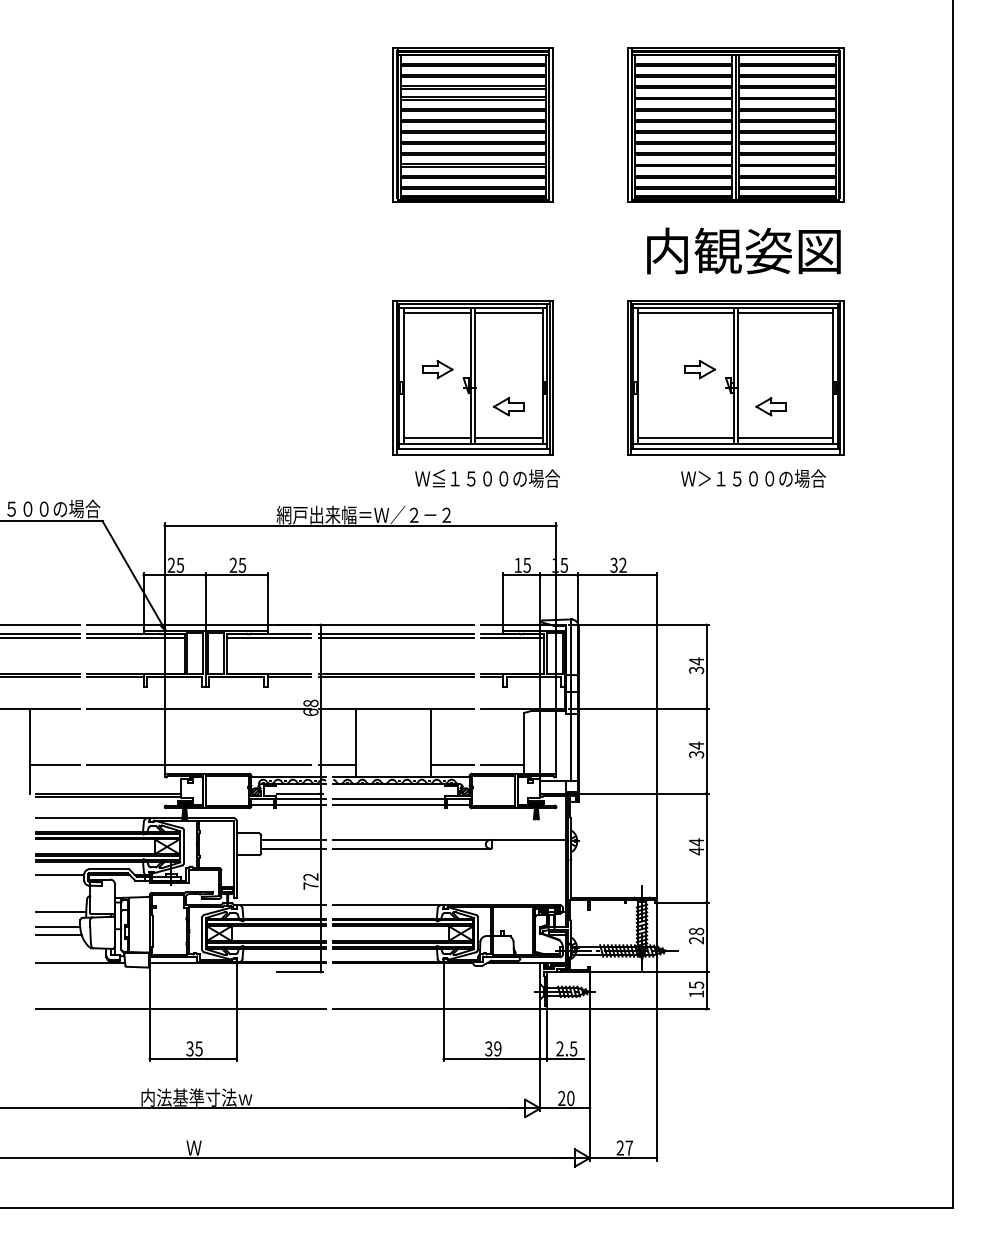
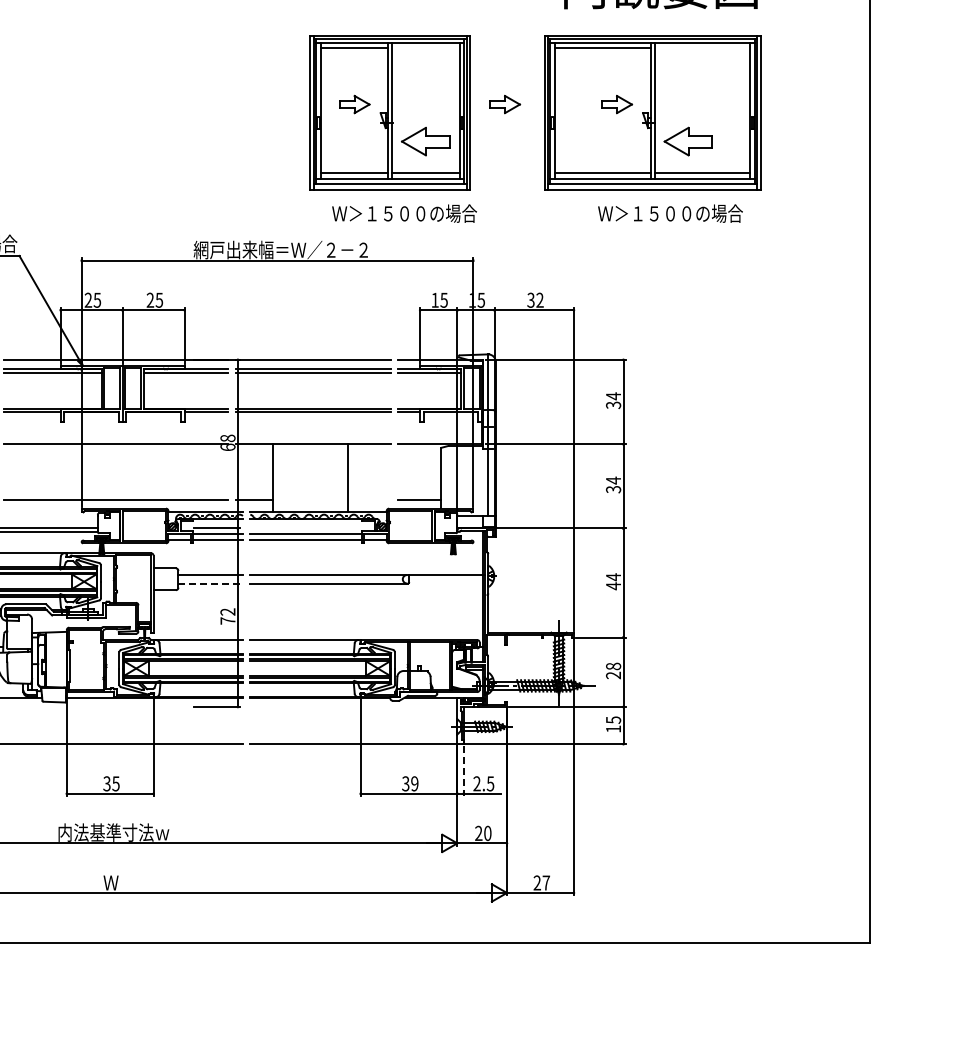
line: (508, 312) -> (425, 47), removed
line: (785, 312) -> (702, 47), removed
part: (588, 369) -> (505, 104), added
part: (508, 406) -> (425, 141), size x1.6
part: (770, 406) -> (687, 141), size x1.6
text: (438, 478) -> (355, 213), Ｗ≦１５００の場合 -> Ｗ＞１５００の場合
line: (451, 765) -> (368, 500), removed
line: (294, 848) -> (211, 583), solid -> dashed
line: (546, 1036) -> (463, 771), solid -> dashed

